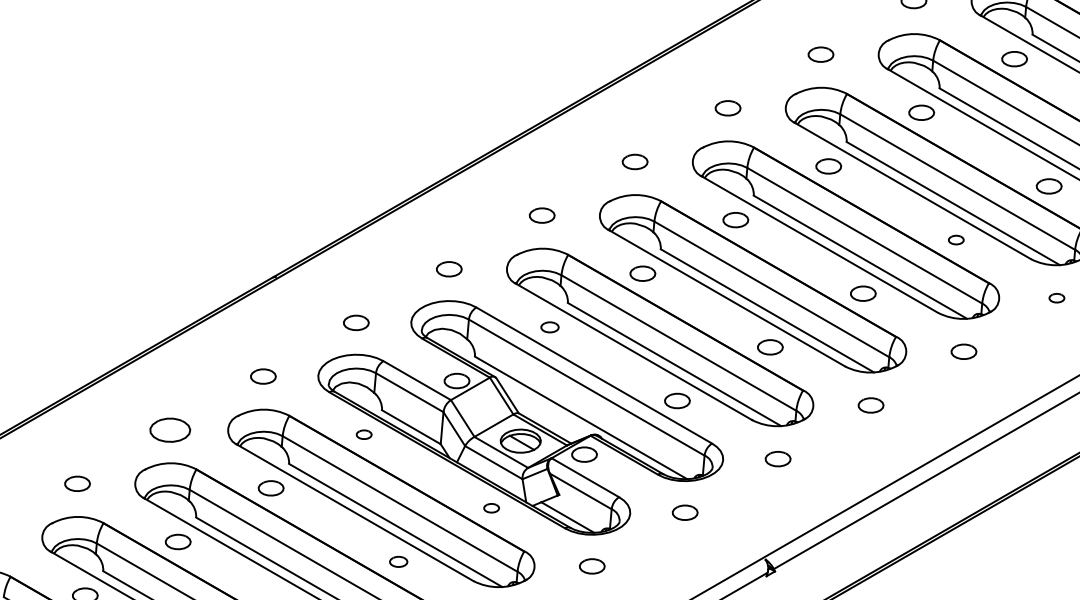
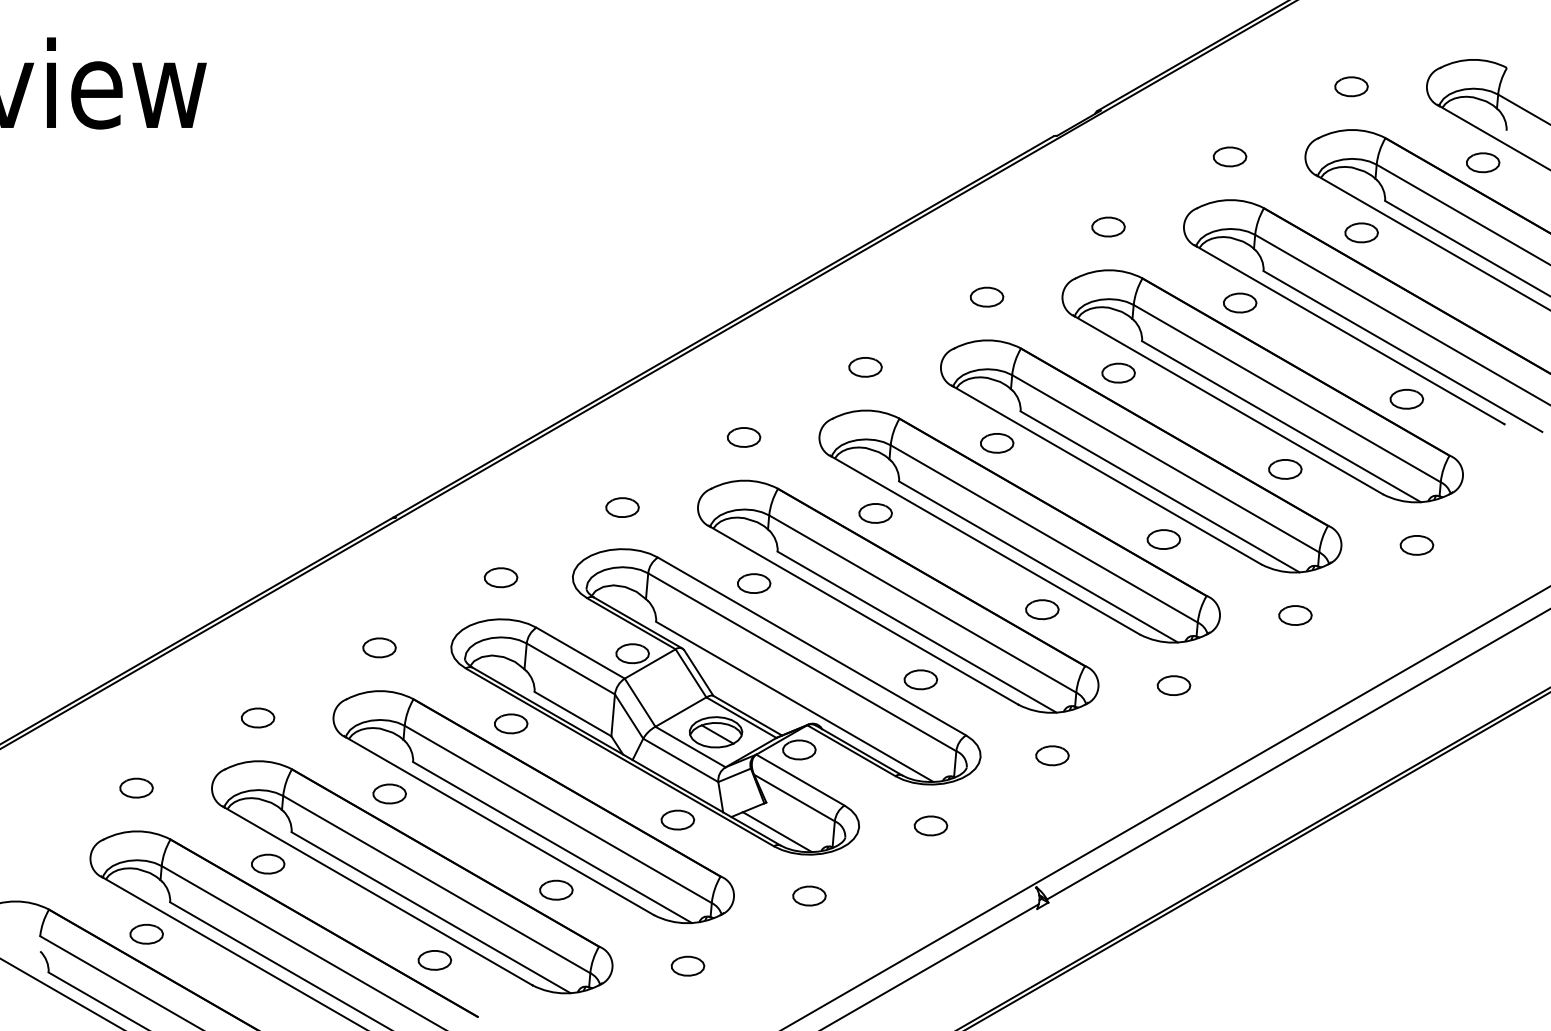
part: (956, 240) -> (1285, 469), size x1.67
part: (1056, 298) -> (1416, 545), size x1.67
part: (550, 327) -> (754, 583), size x1.43
part: (170, 429) -> (258, 717), size x0.62
part: (364, 434) -> (511, 723), size x1.67
part: (491, 507) -> (677, 819), size x1.67
part: (398, 561) -> (556, 889), size x1.43

